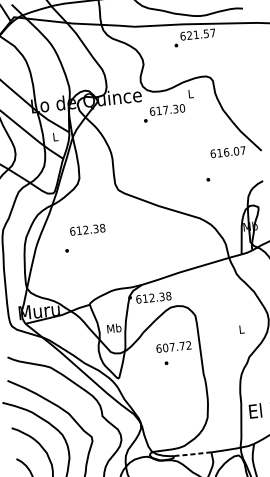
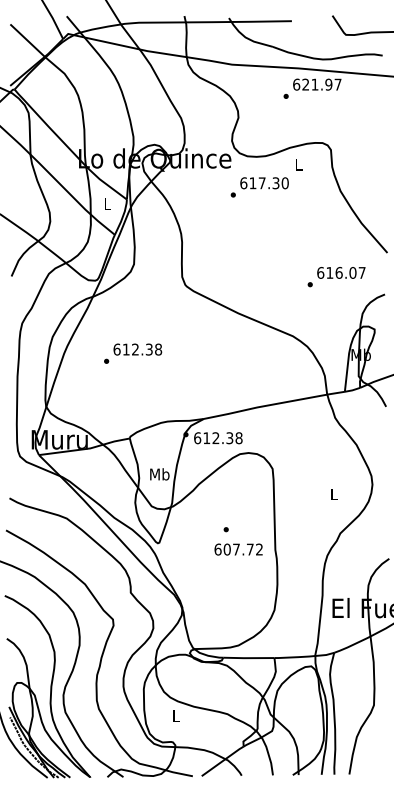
text: (206, 33) -> (328, 84), 621.57 -> 621.97
text: (228, 151) -> (341, 272), moved
text: (87, 229) -> (137, 349), moved
text: (173, 347) -> (238, 549), moved
line: (191, 454) -> (247, 658), dashed -> solid

